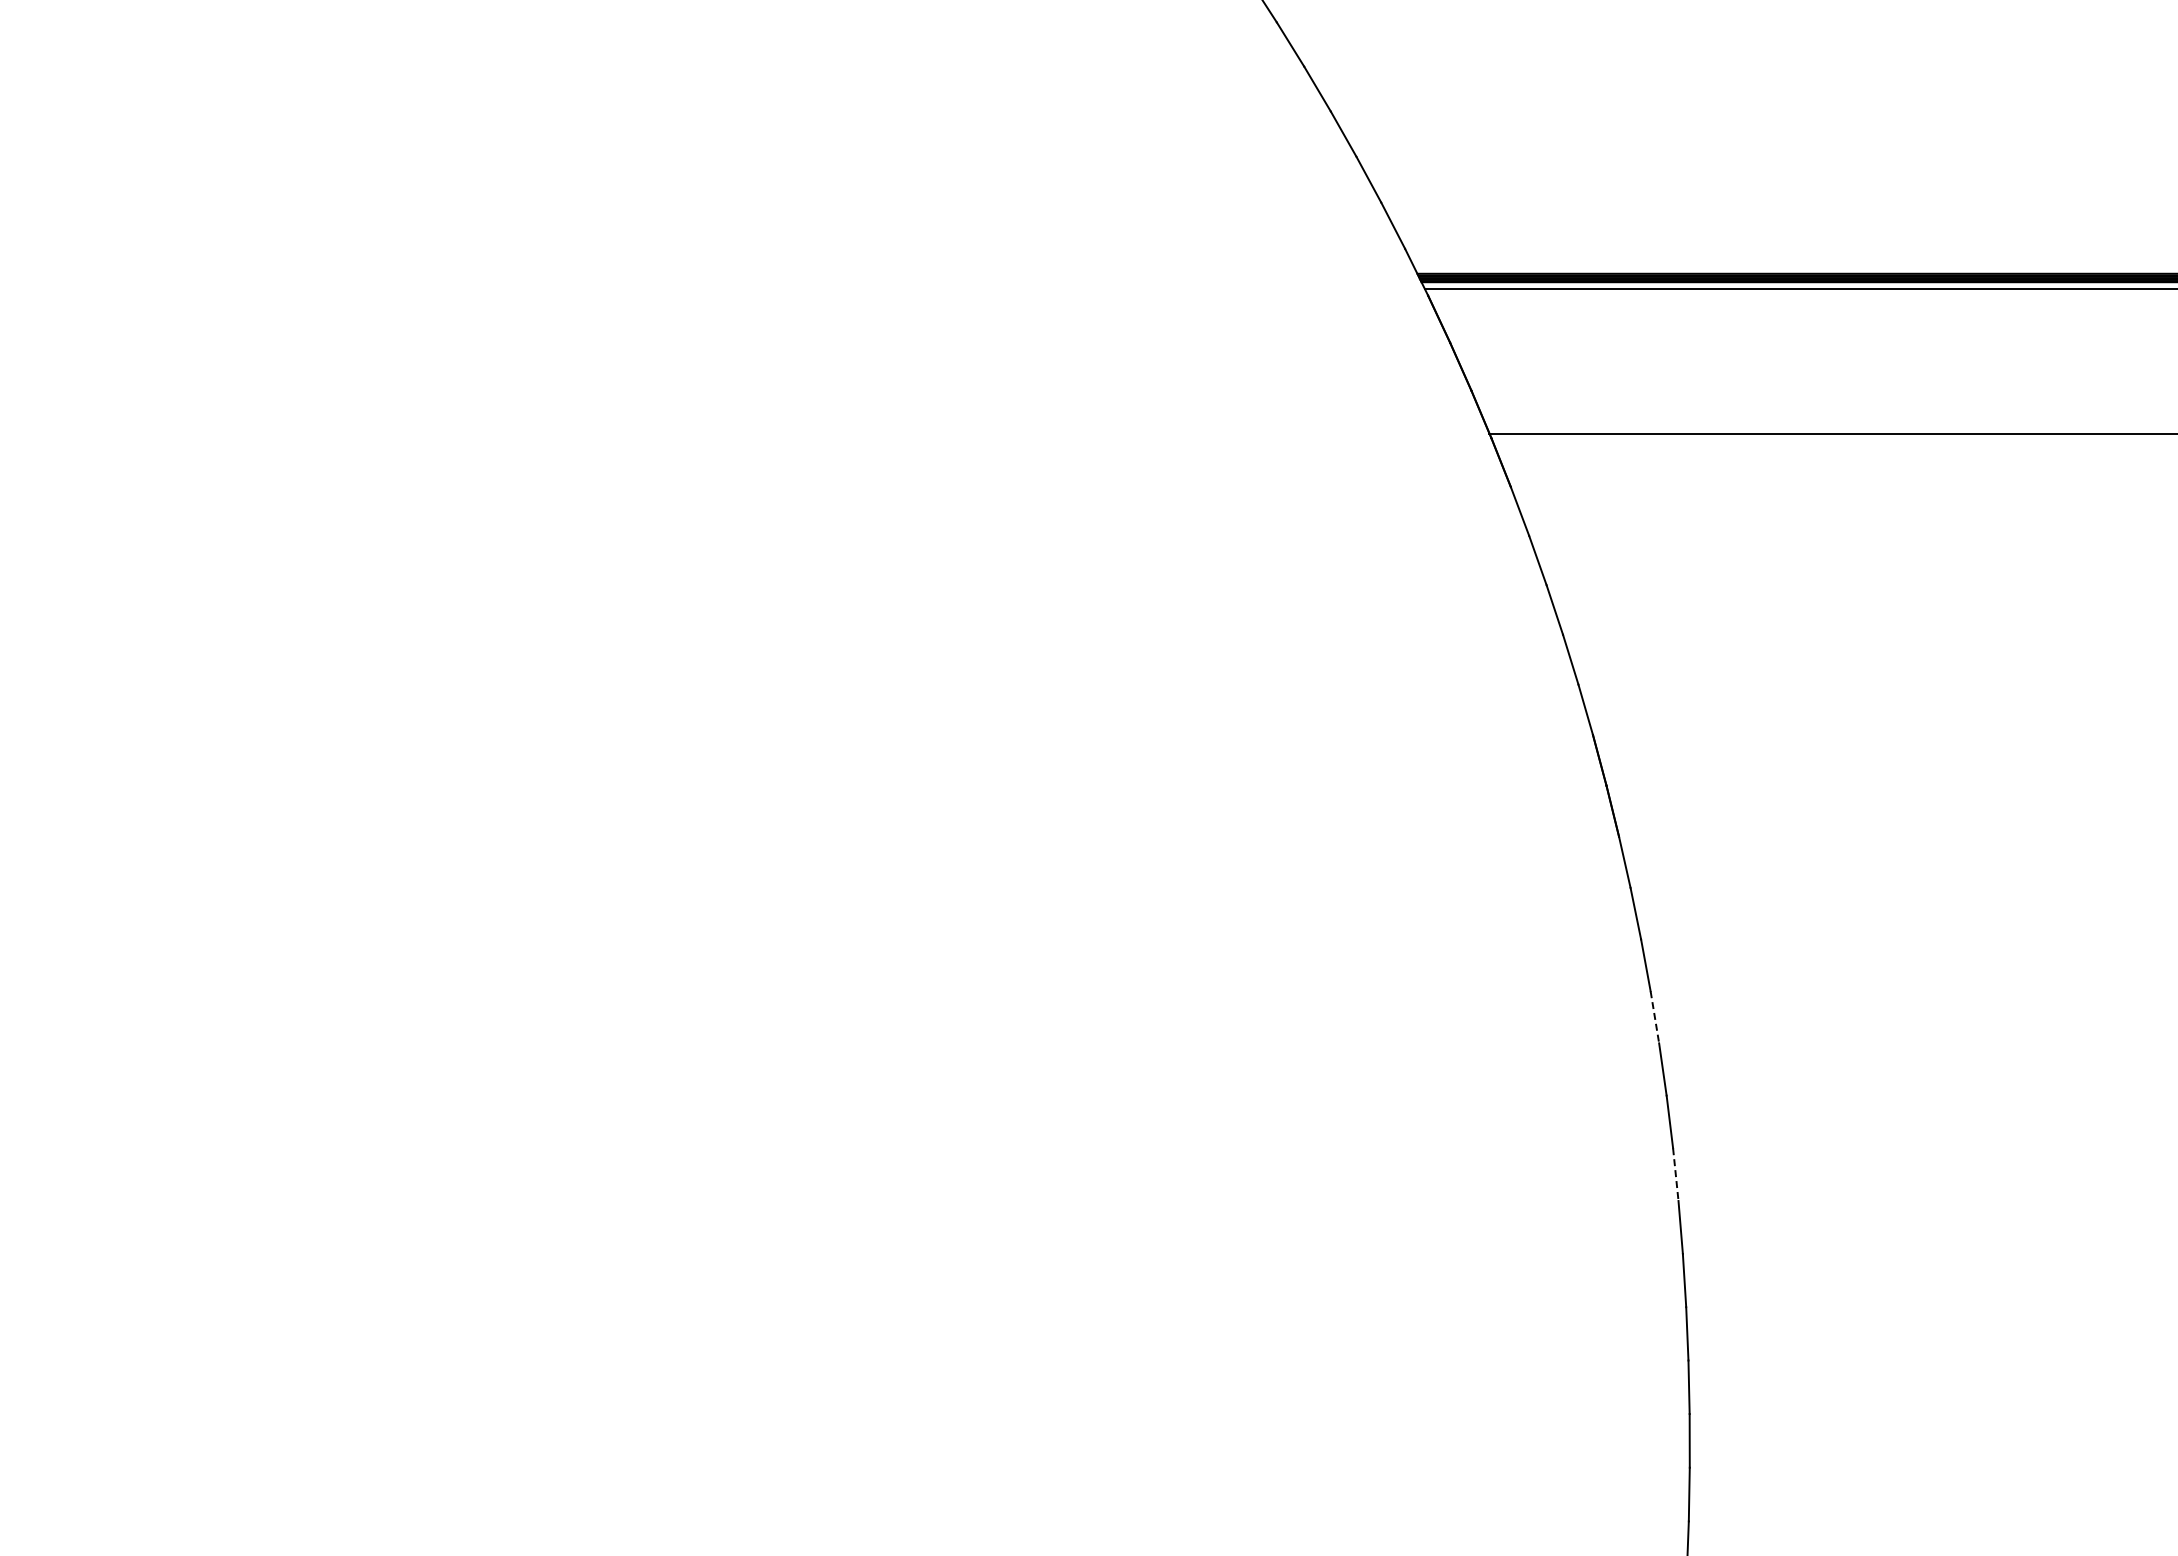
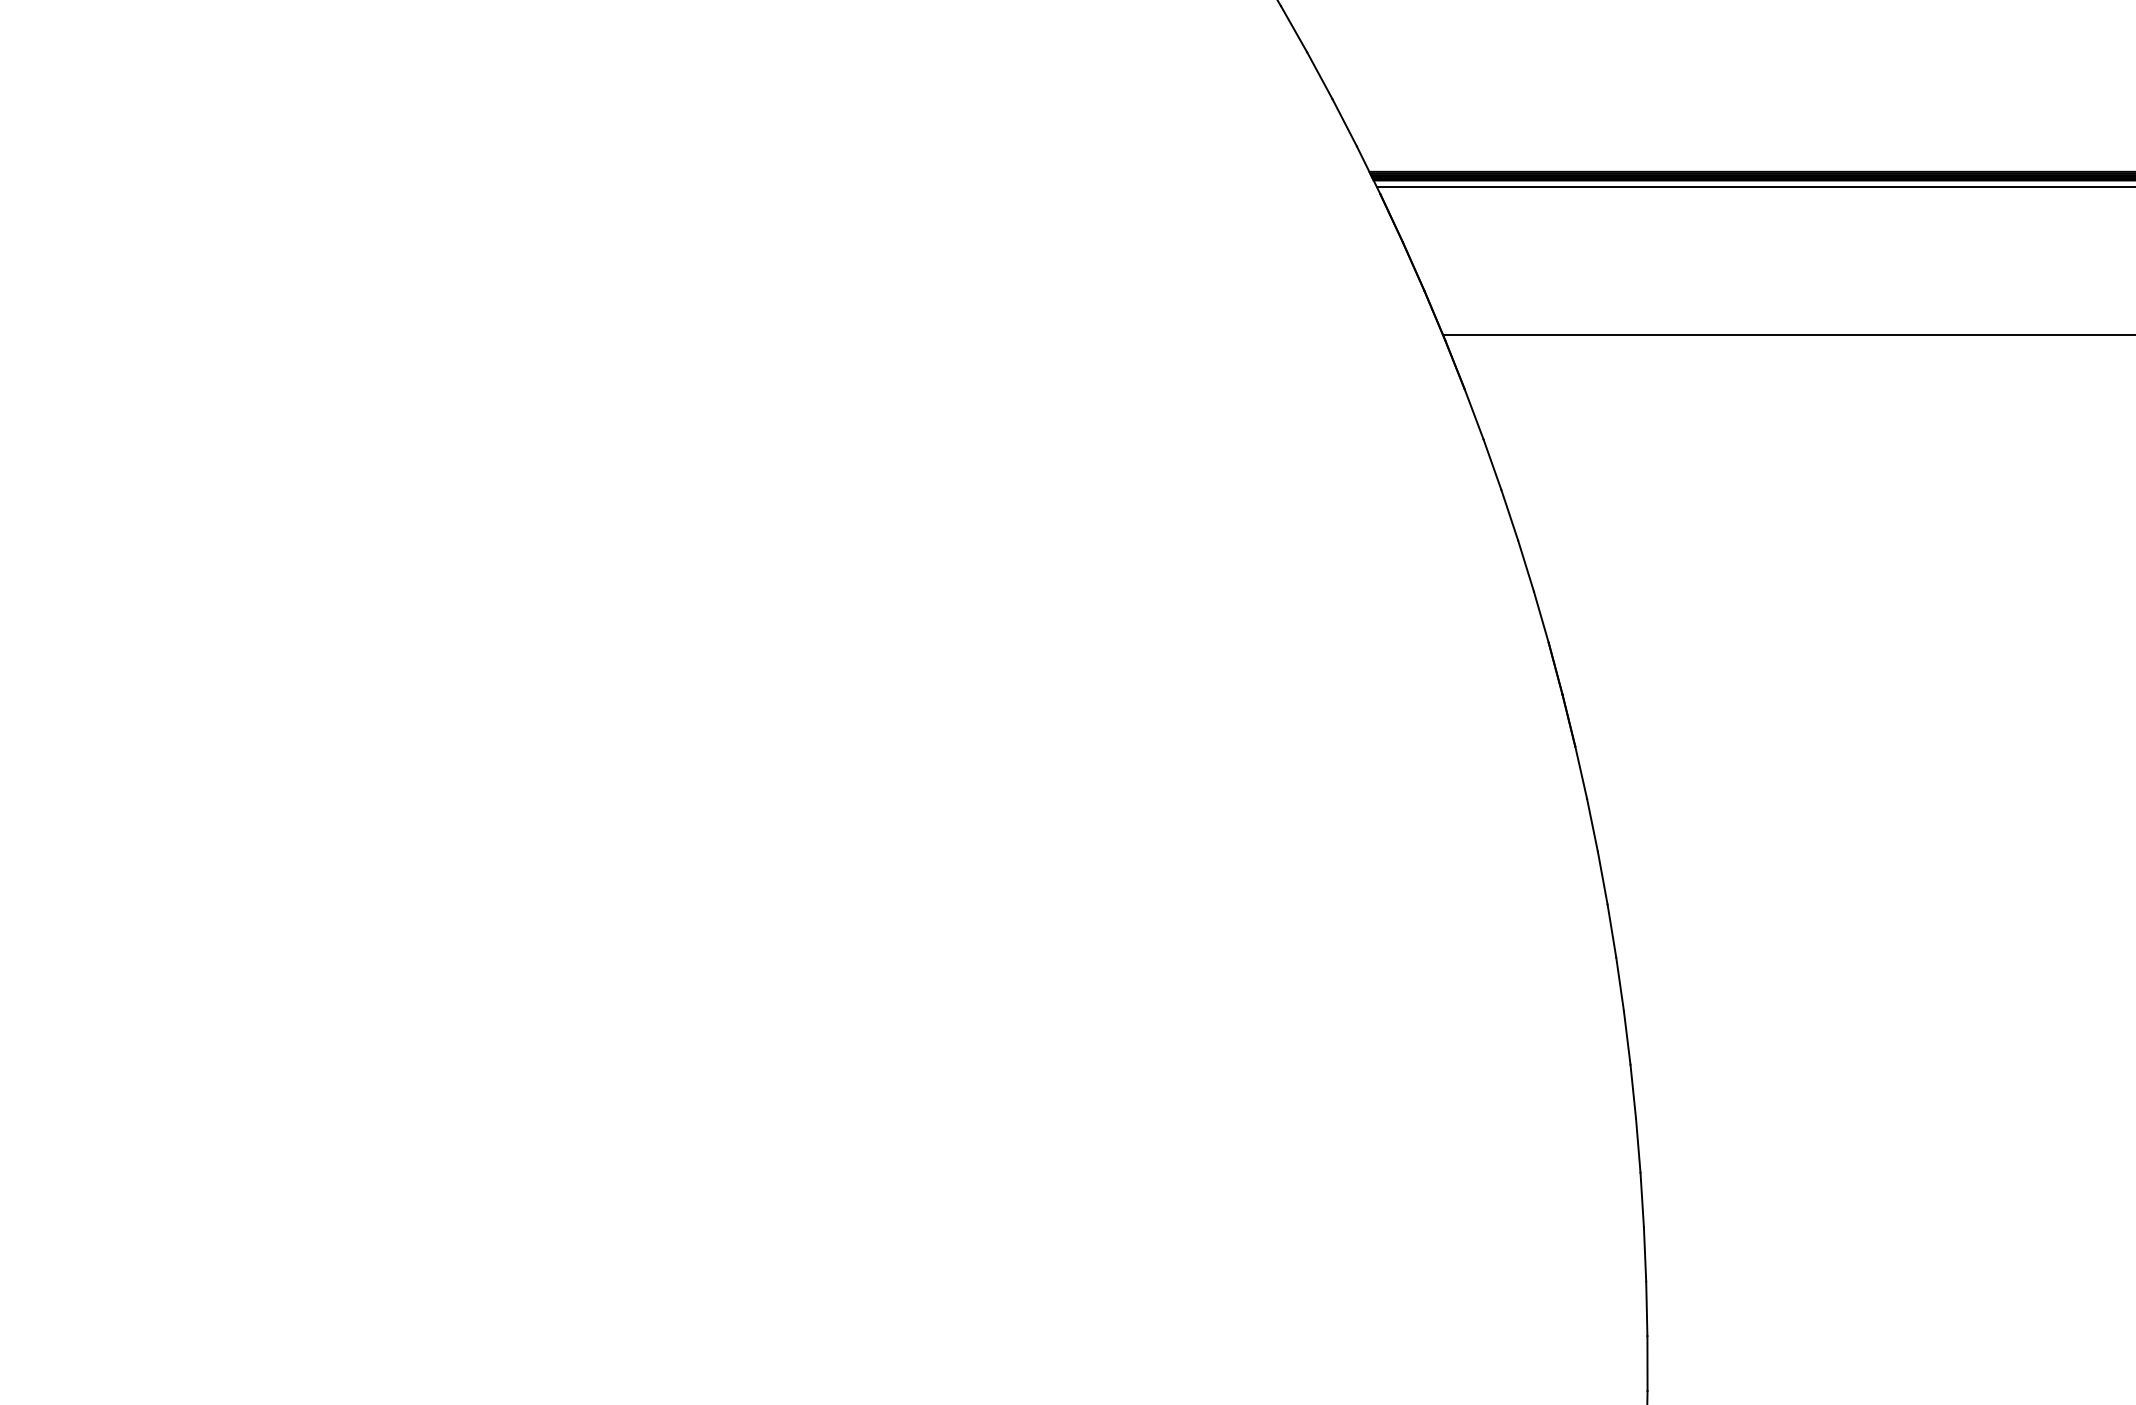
line: (1654, 1017) -> (1611, 931), dashed -> solid
line: (1675, 1174) -> (1632, 1091), dashed -> solid

